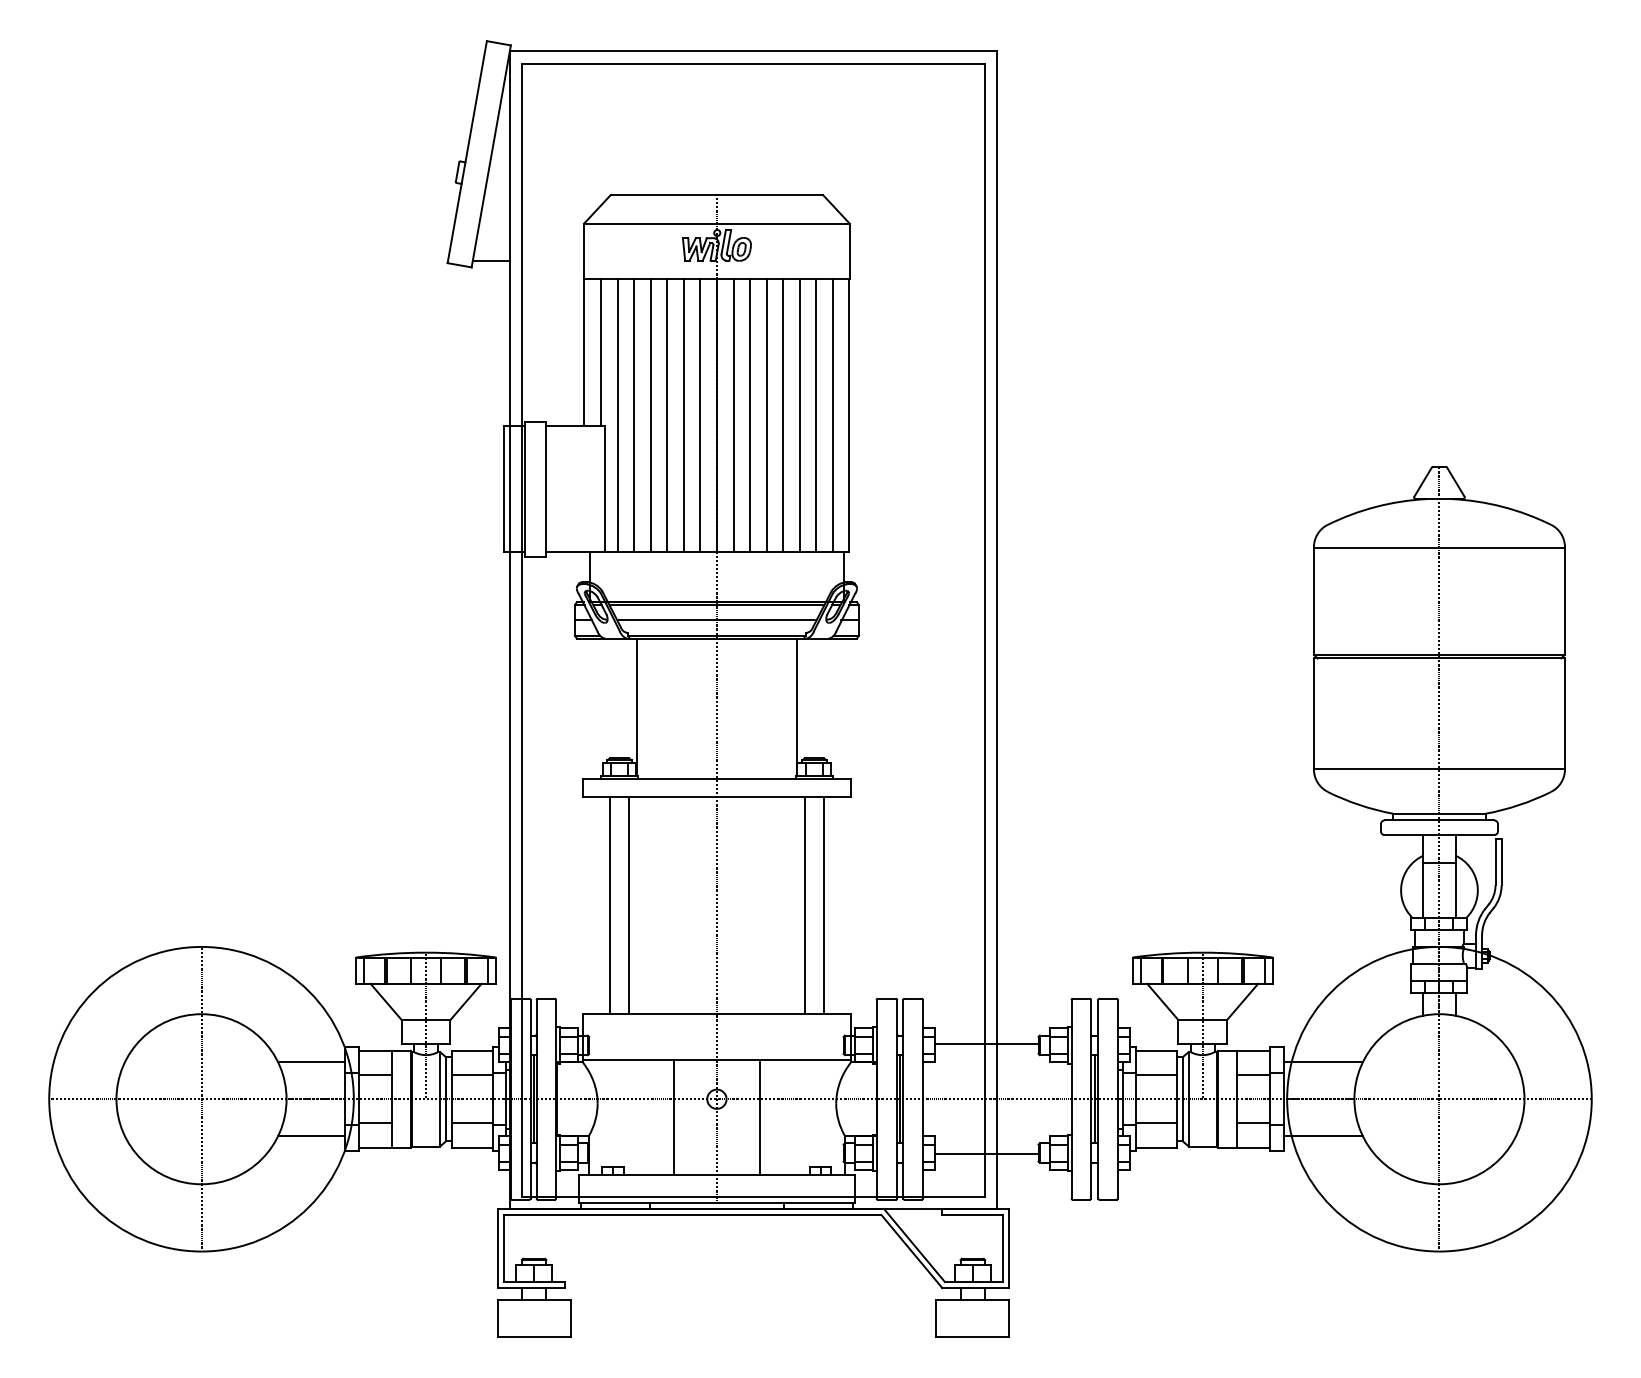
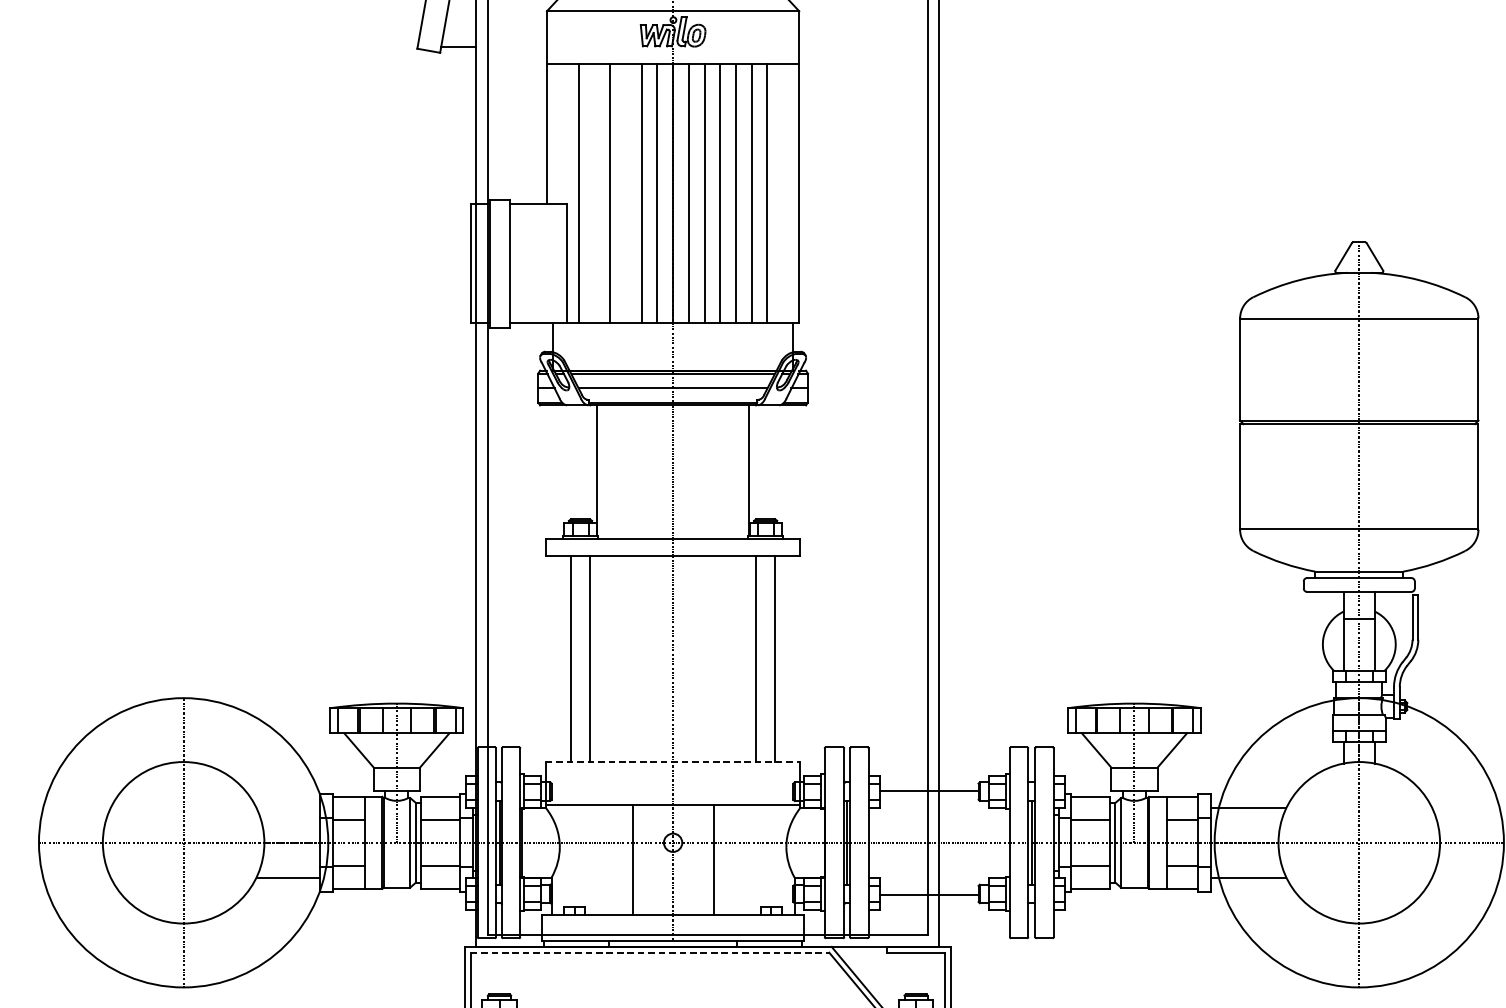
line: (601, 352) -> (563, 133), removed
line: (634, 415) -> (594, 193), removed
line: (667, 415) -> (626, 193), removed
line: (832, 415) -> (782, 193), removed
line: (717, 1013) -> (673, 761), solid -> dashed
line: (311, 1062) -> (288, 807), removed
line: (692, 1214) -> (649, 952), solid -> dashed

